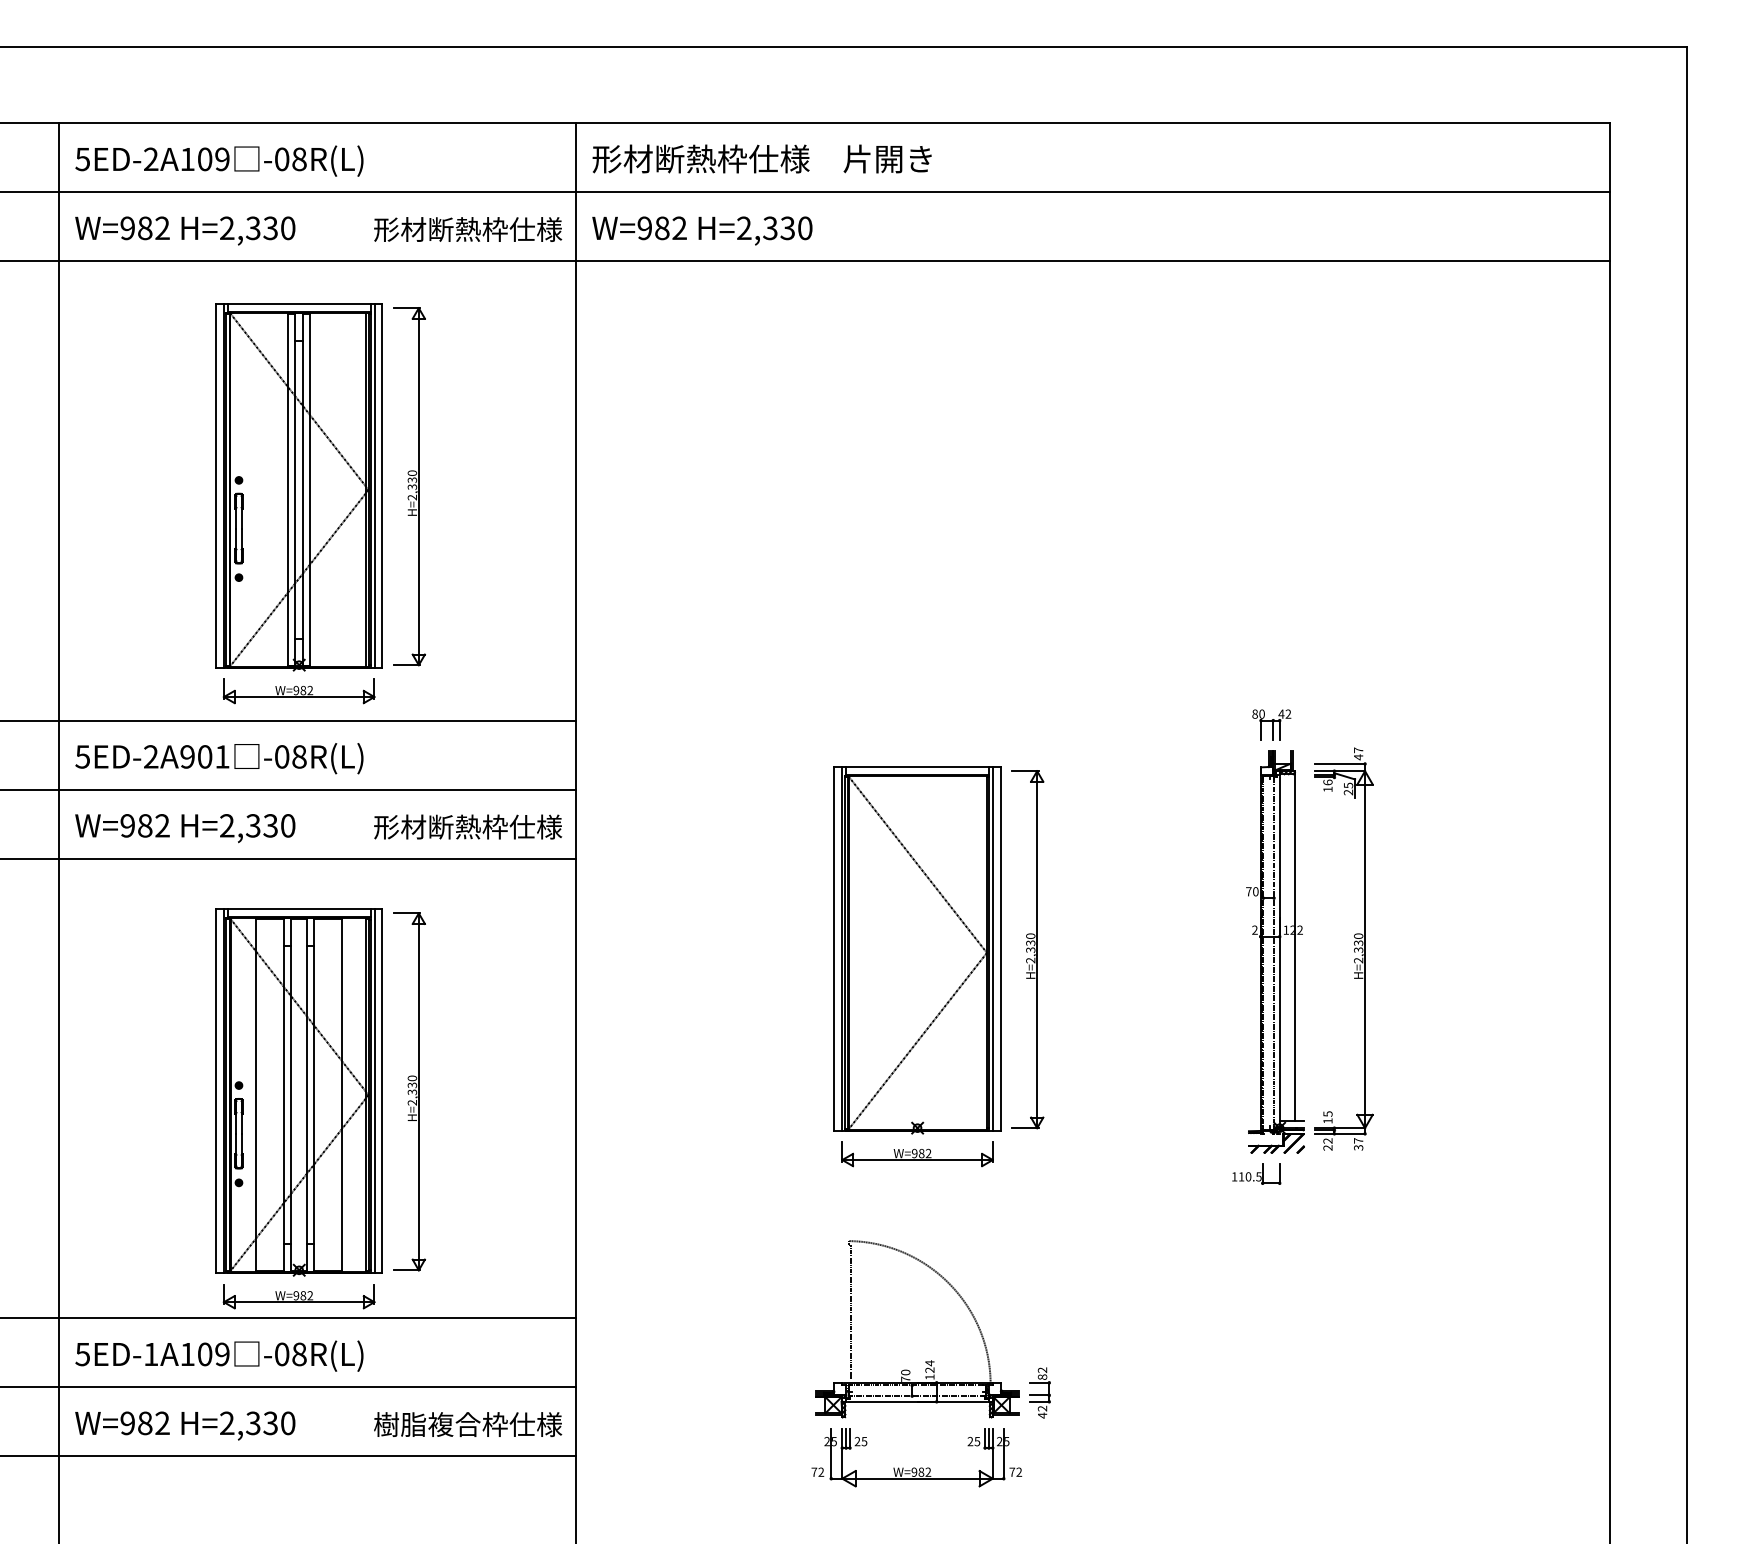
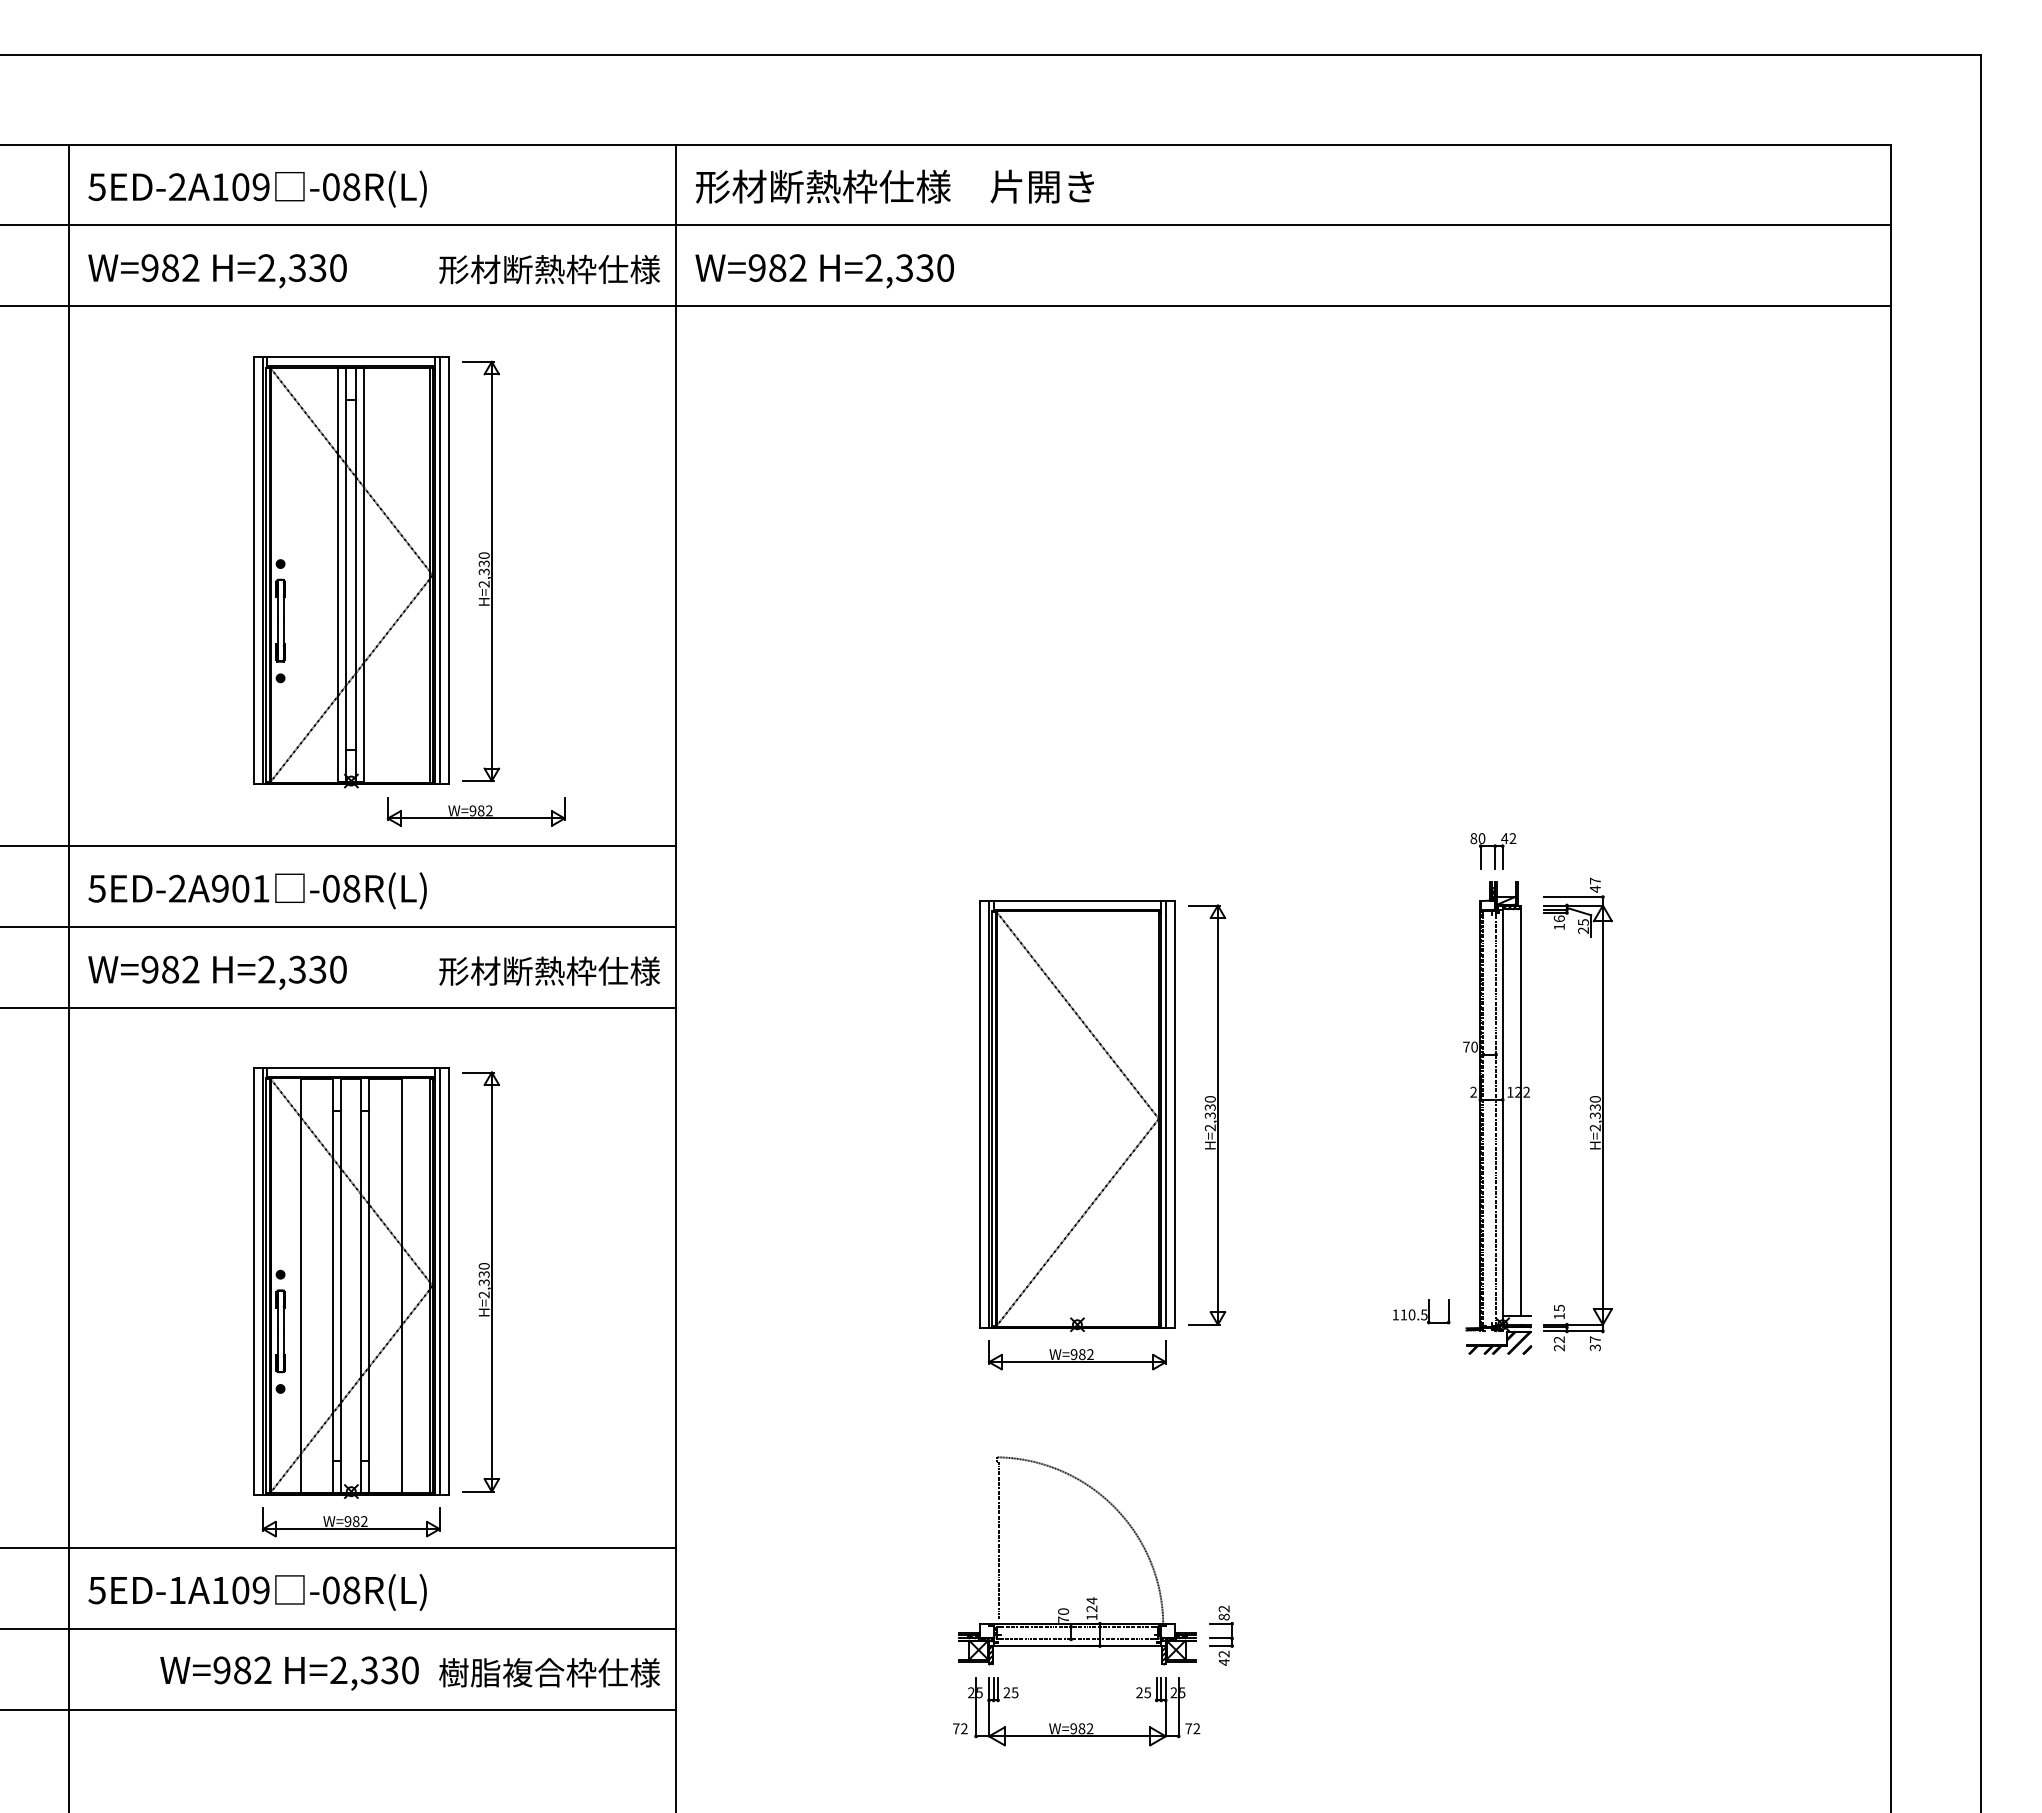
part: (298, 691) -> (475, 811), moved
part: (1256, 1173) -> (1421, 1311), moved
text: (185, 1426) -> (289, 1673), moved

